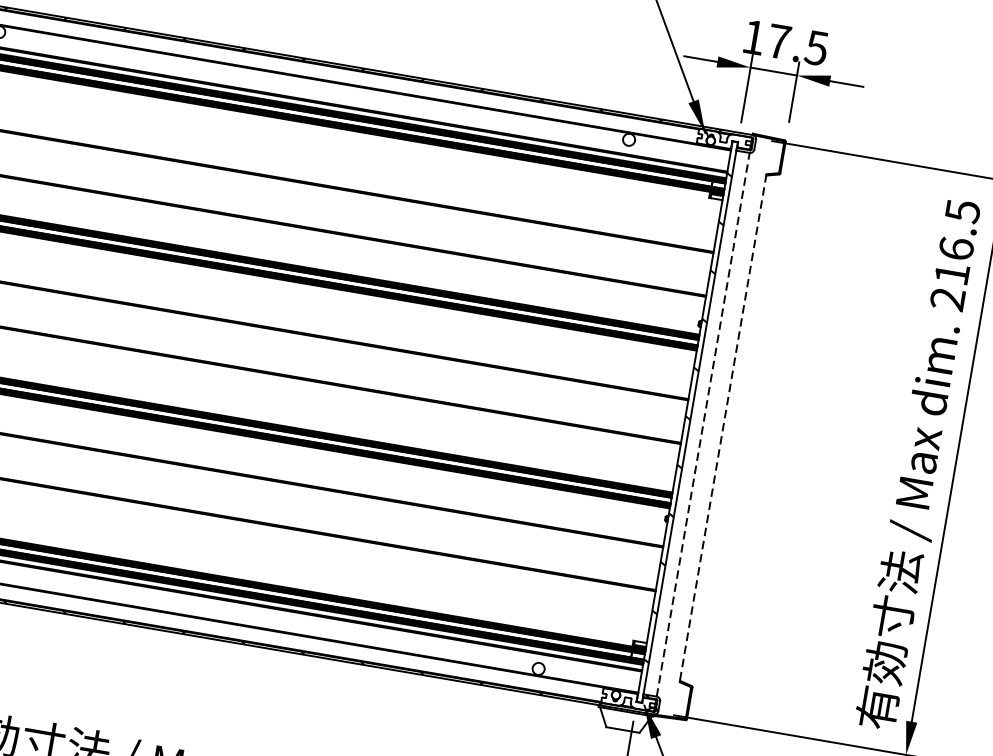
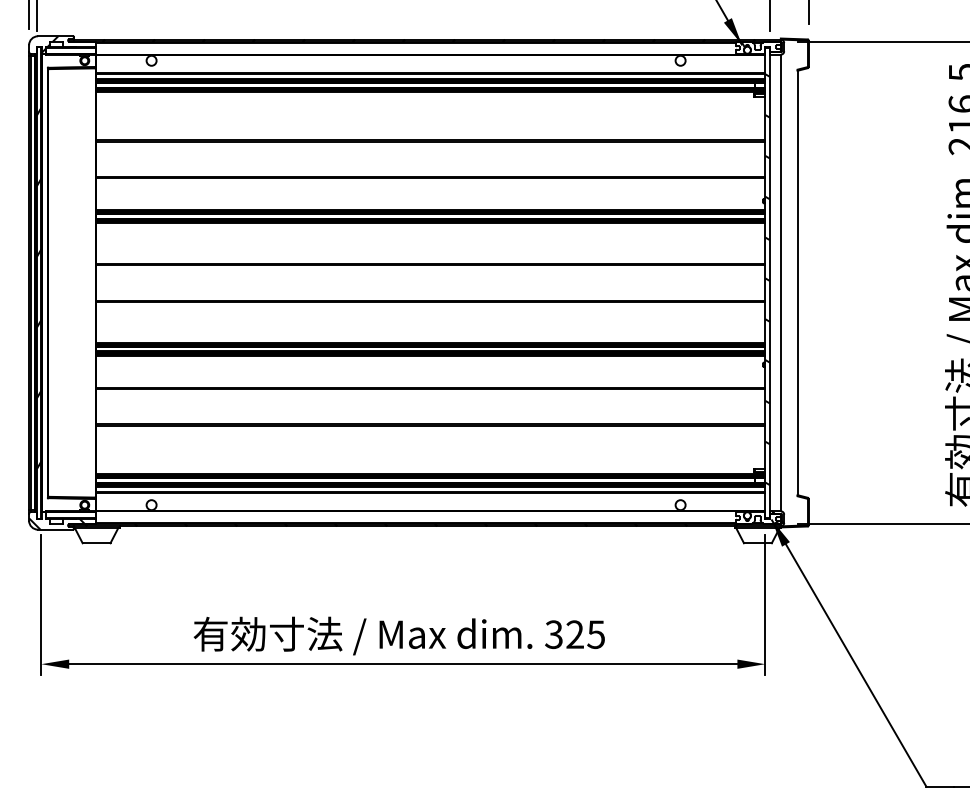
line: (702, 424) -> (780, 282), dashed -> solid
line: (722, 428) -> (797, 283), dashed -> solid

